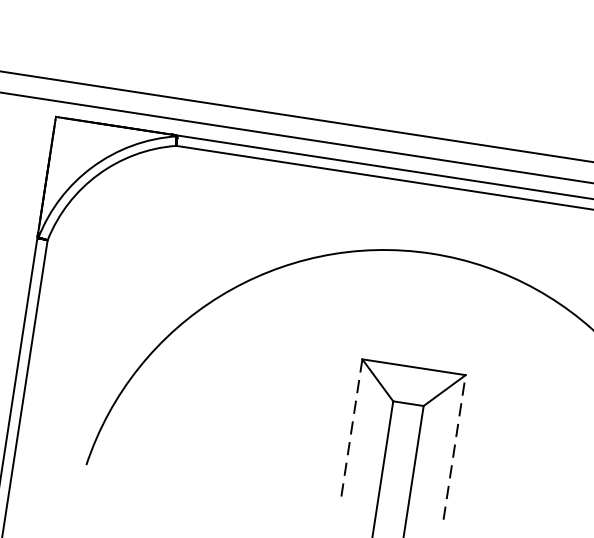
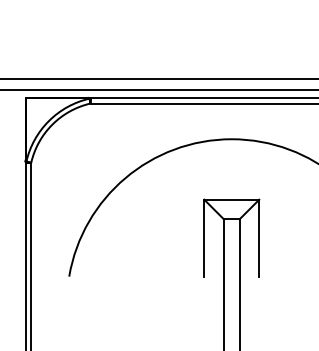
line: (351, 432) -> (204, 238), dashed -> solid
line: (455, 446) -> (259, 237), dashed -> solid

